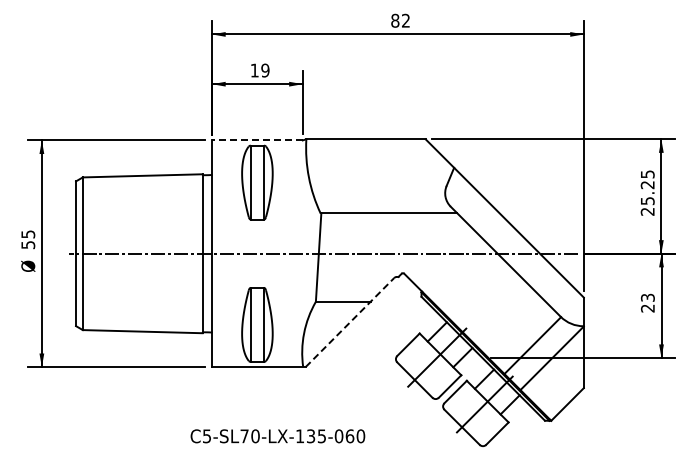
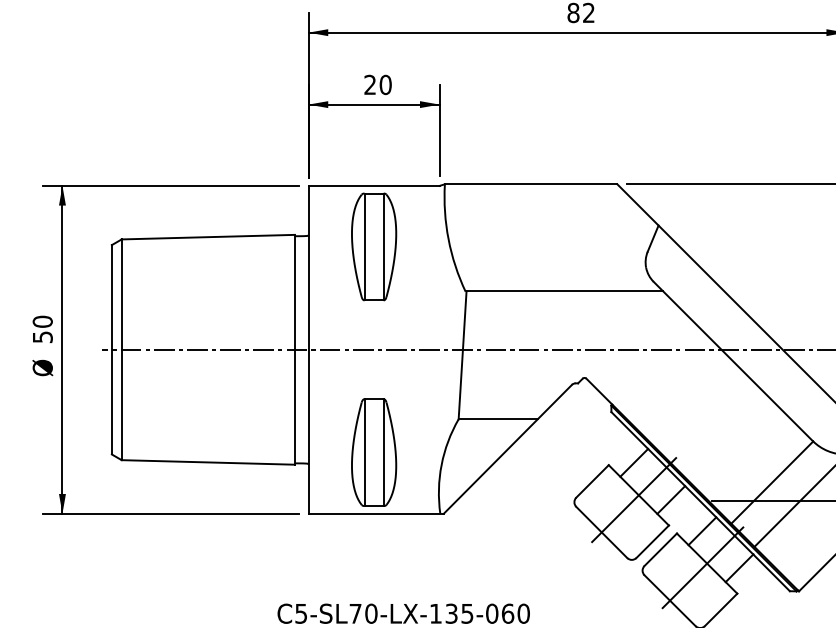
text: (259, 70) -> (377, 84), 19 -> 20
line: (256, 140) -> (372, 186), dashed -> solid
text: (28, 234) -> (43, 321), 55 -> 50
line: (349, 322) -> (507, 449), dashed -> solid

